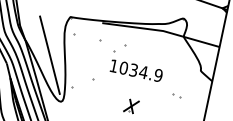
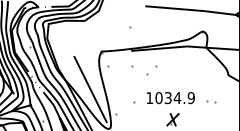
text: (136, 71) -> (170, 98), moved

